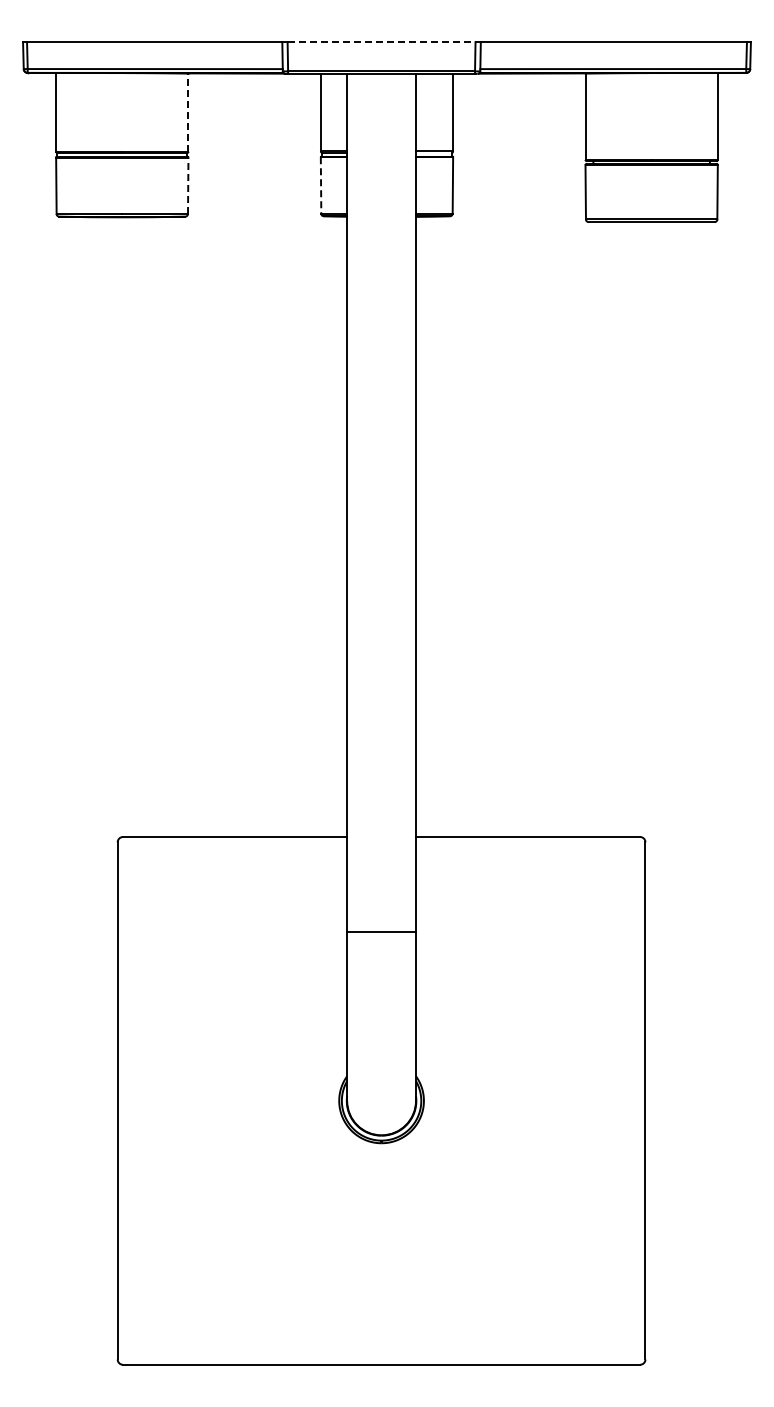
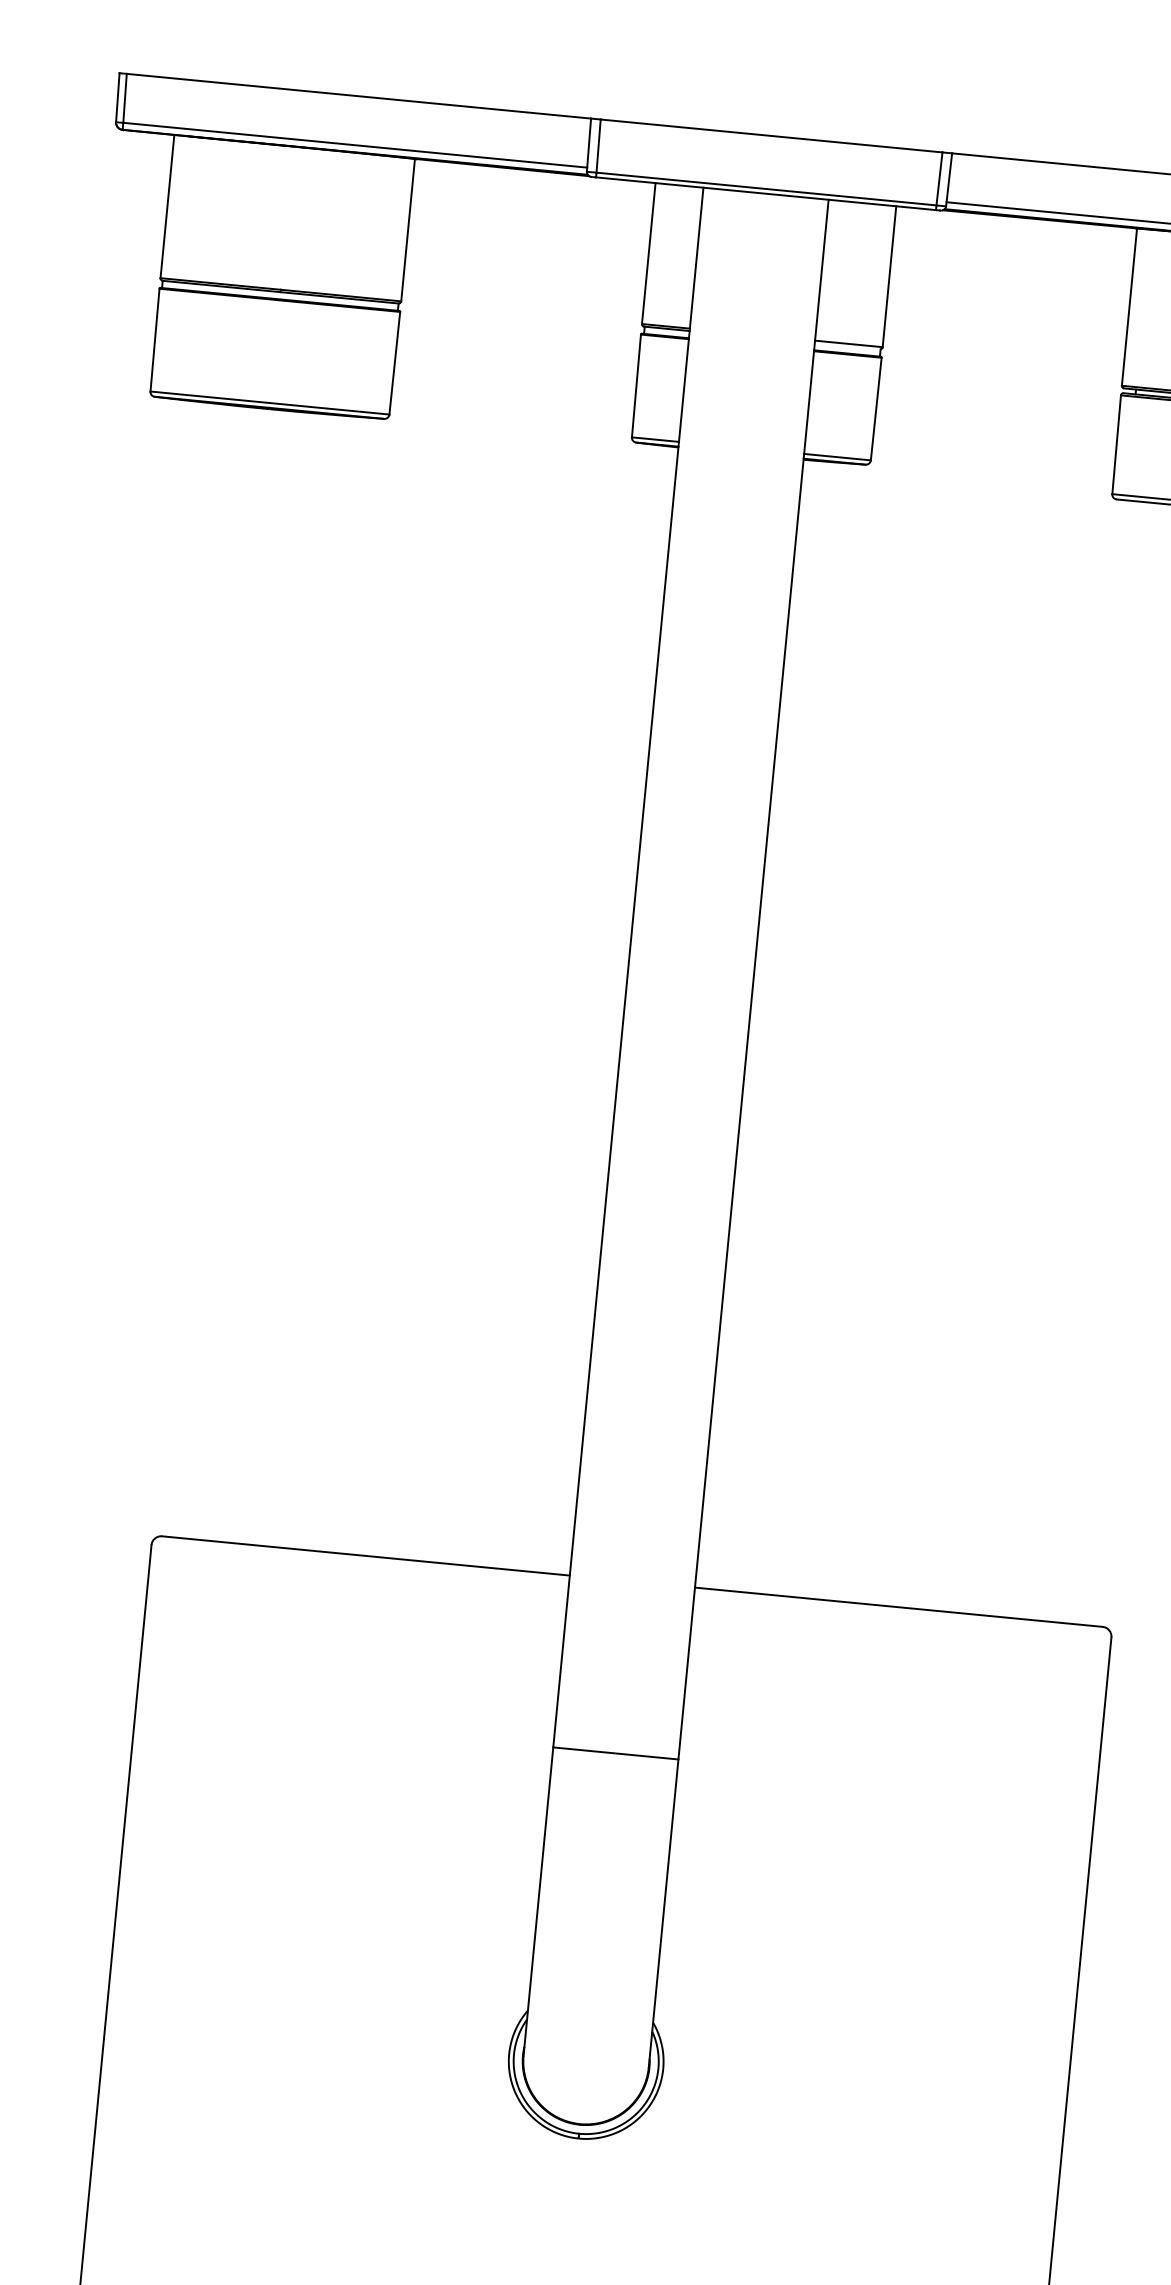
line: (381, 42) -> (771, 136), dashed -> solid
line: (188, 112) -> (408, 230), dashed -> solid
line: (188, 185) -> (395, 362), dashed -> solid
line: (321, 185) -> (637, 386), dashed -> solid

